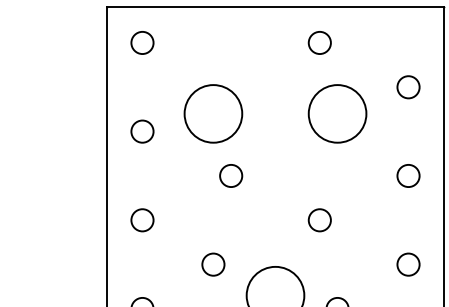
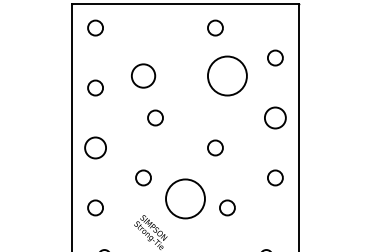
circle: (213, 113) -> (143, 75), size x0.6
circle: (408, 175) -> (275, 117), size x1.4
circle: (142, 219) -> (95, 147), size x1.4

